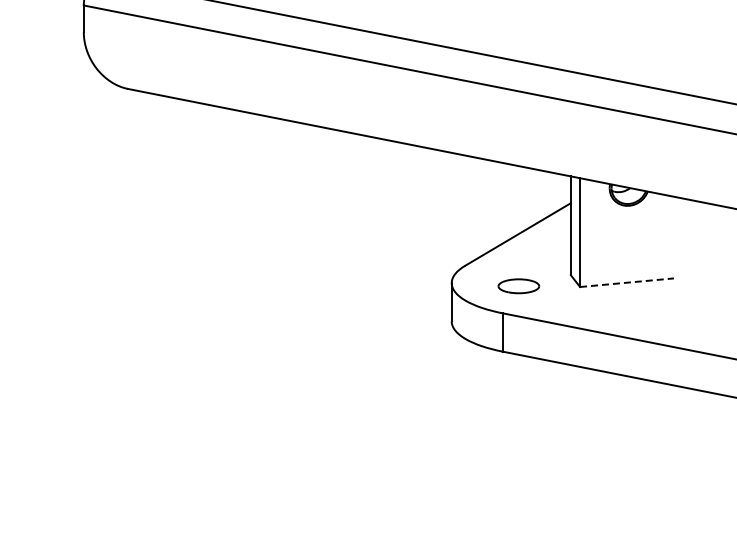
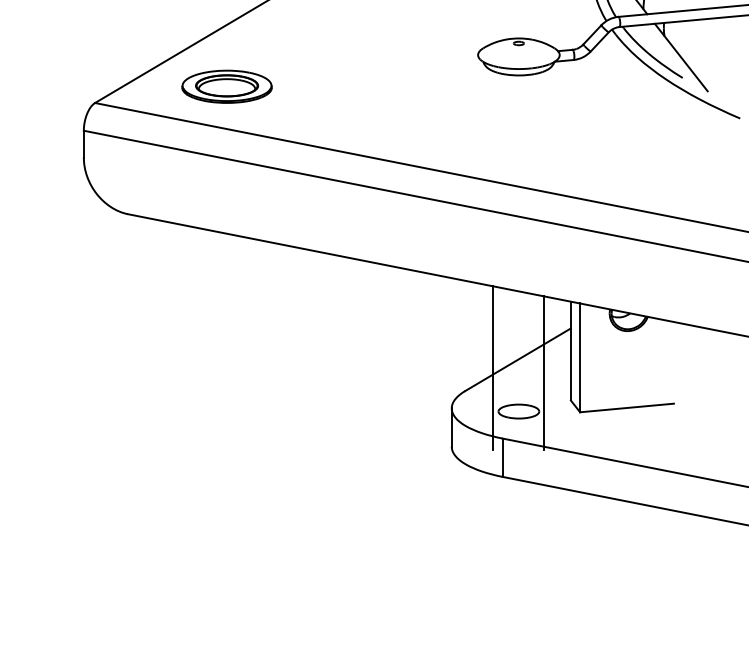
line: (493, 242) -> (493, 367), added
line: (544, 247) -> (544, 372), added
line: (627, 282) -> (627, 407), dashed -> solid

